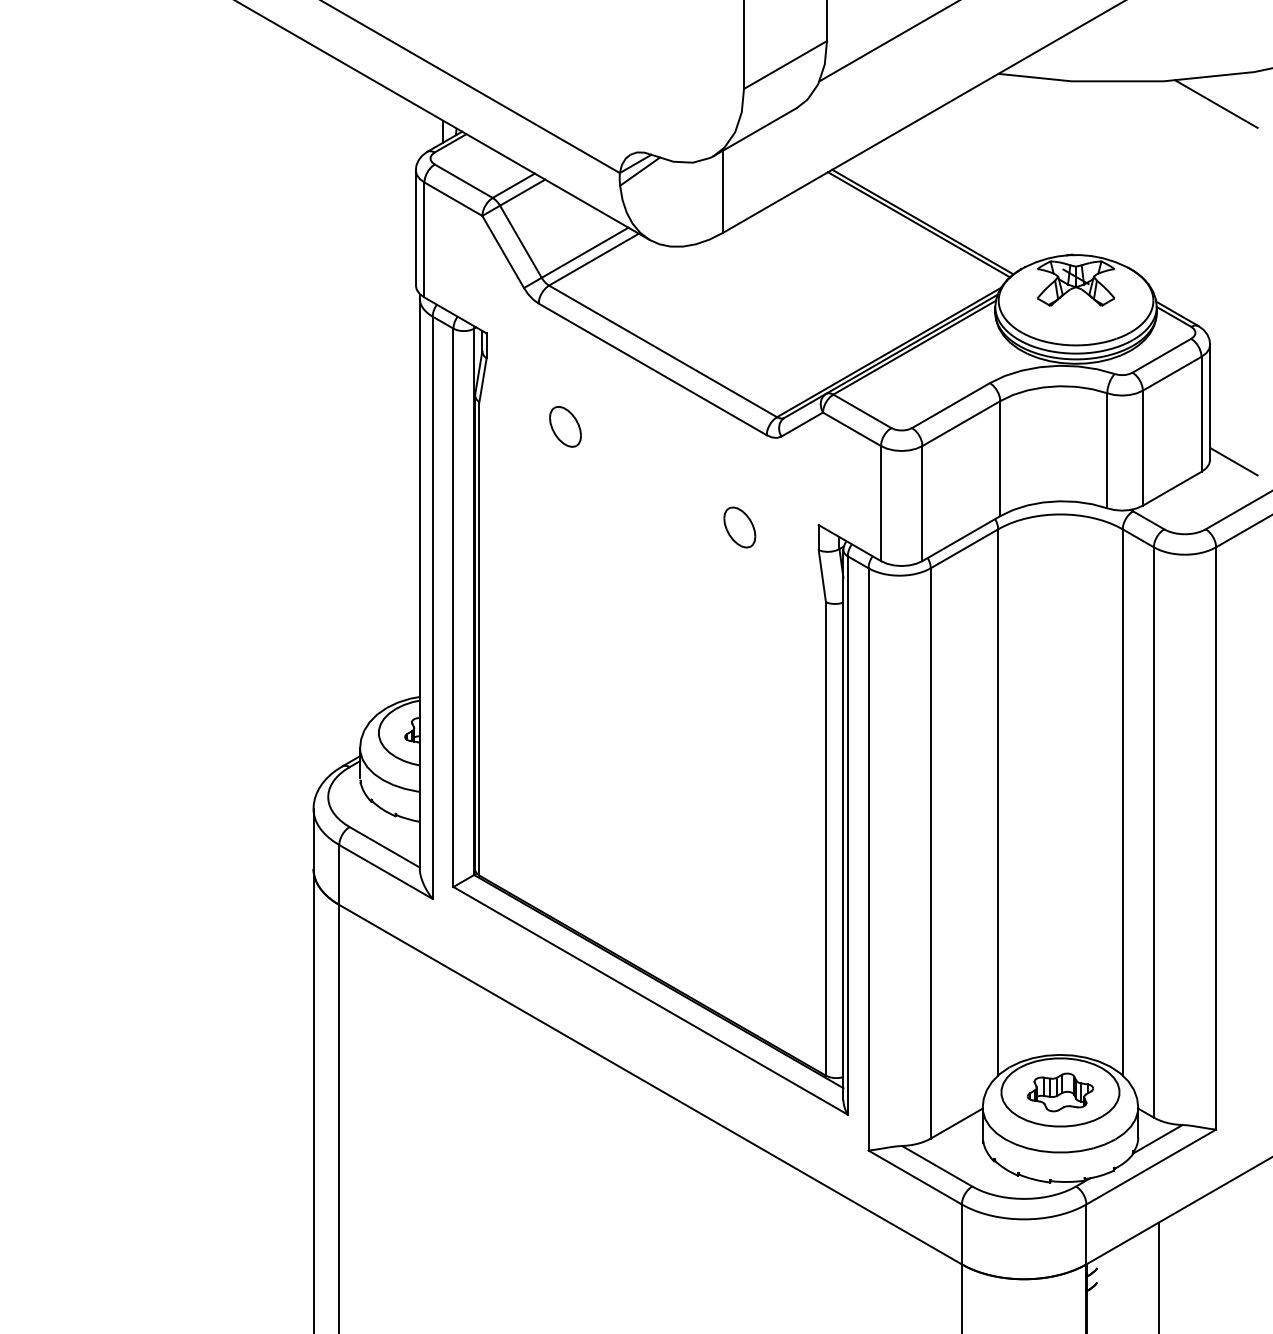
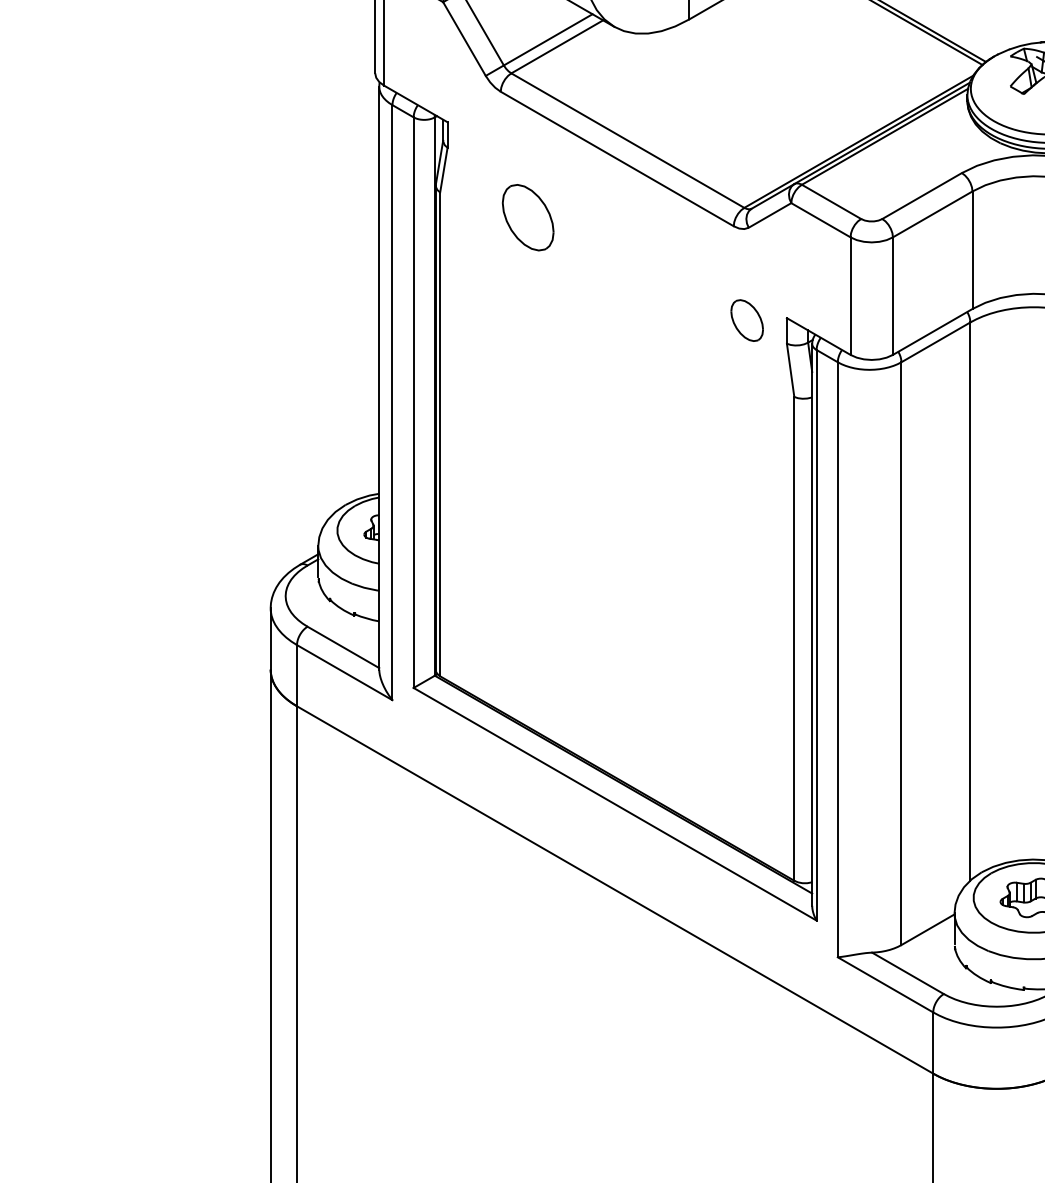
part: (565, 426) -> (528, 217), size x1.6
part: (739, 527) -> (746, 320), moved

